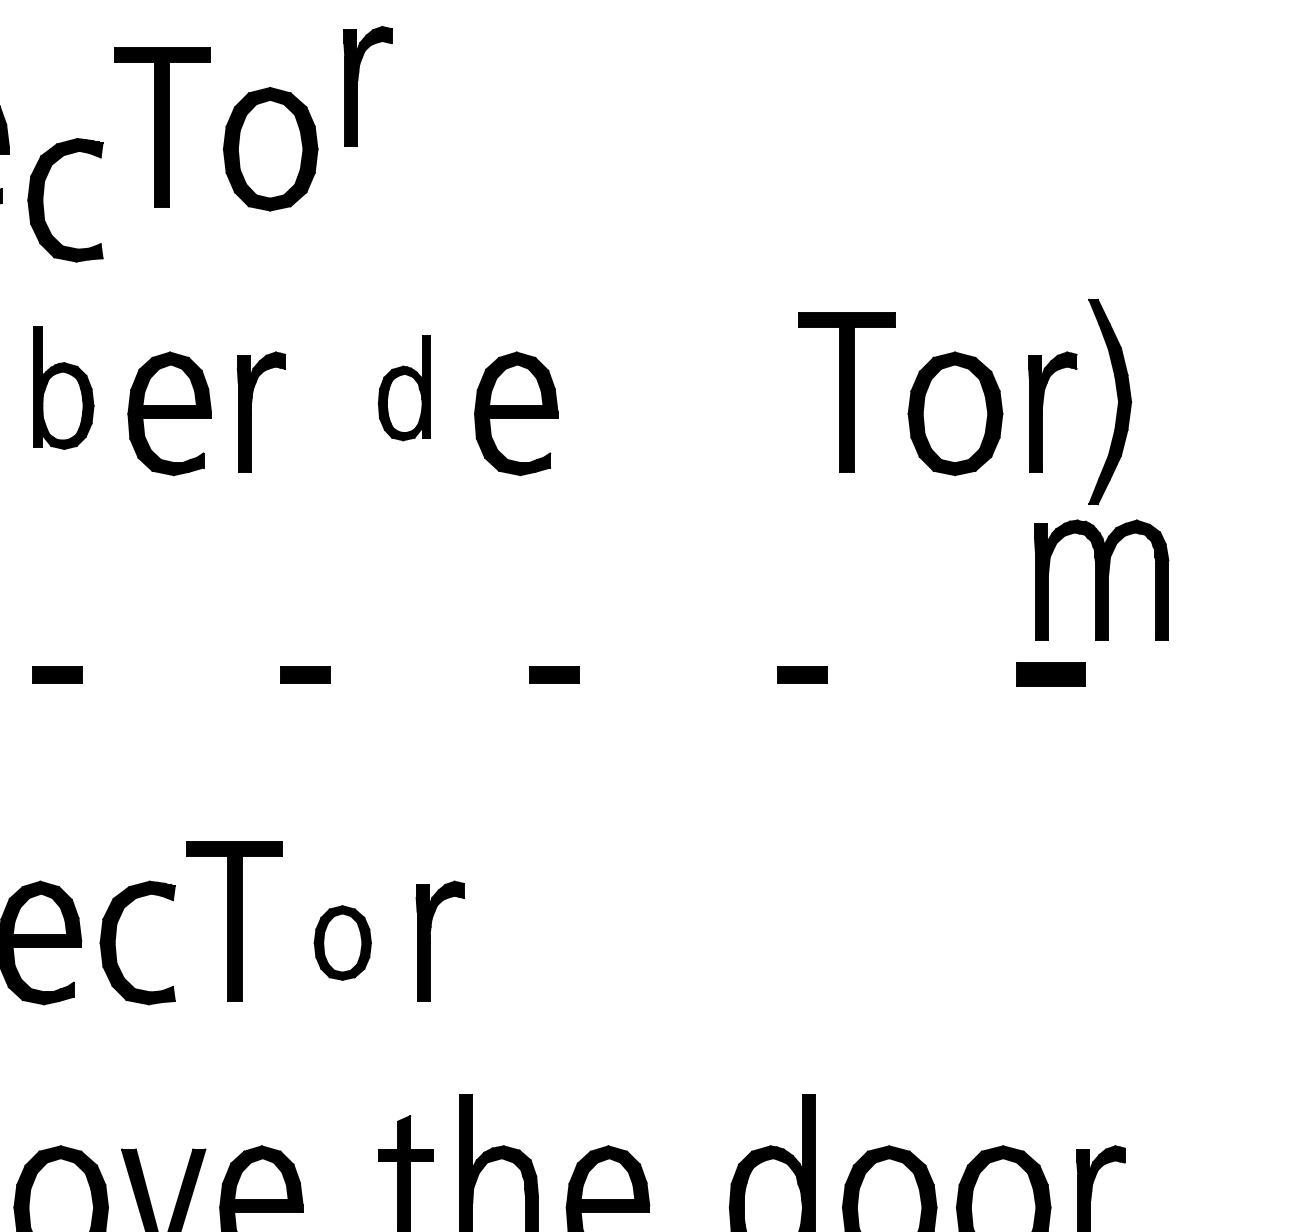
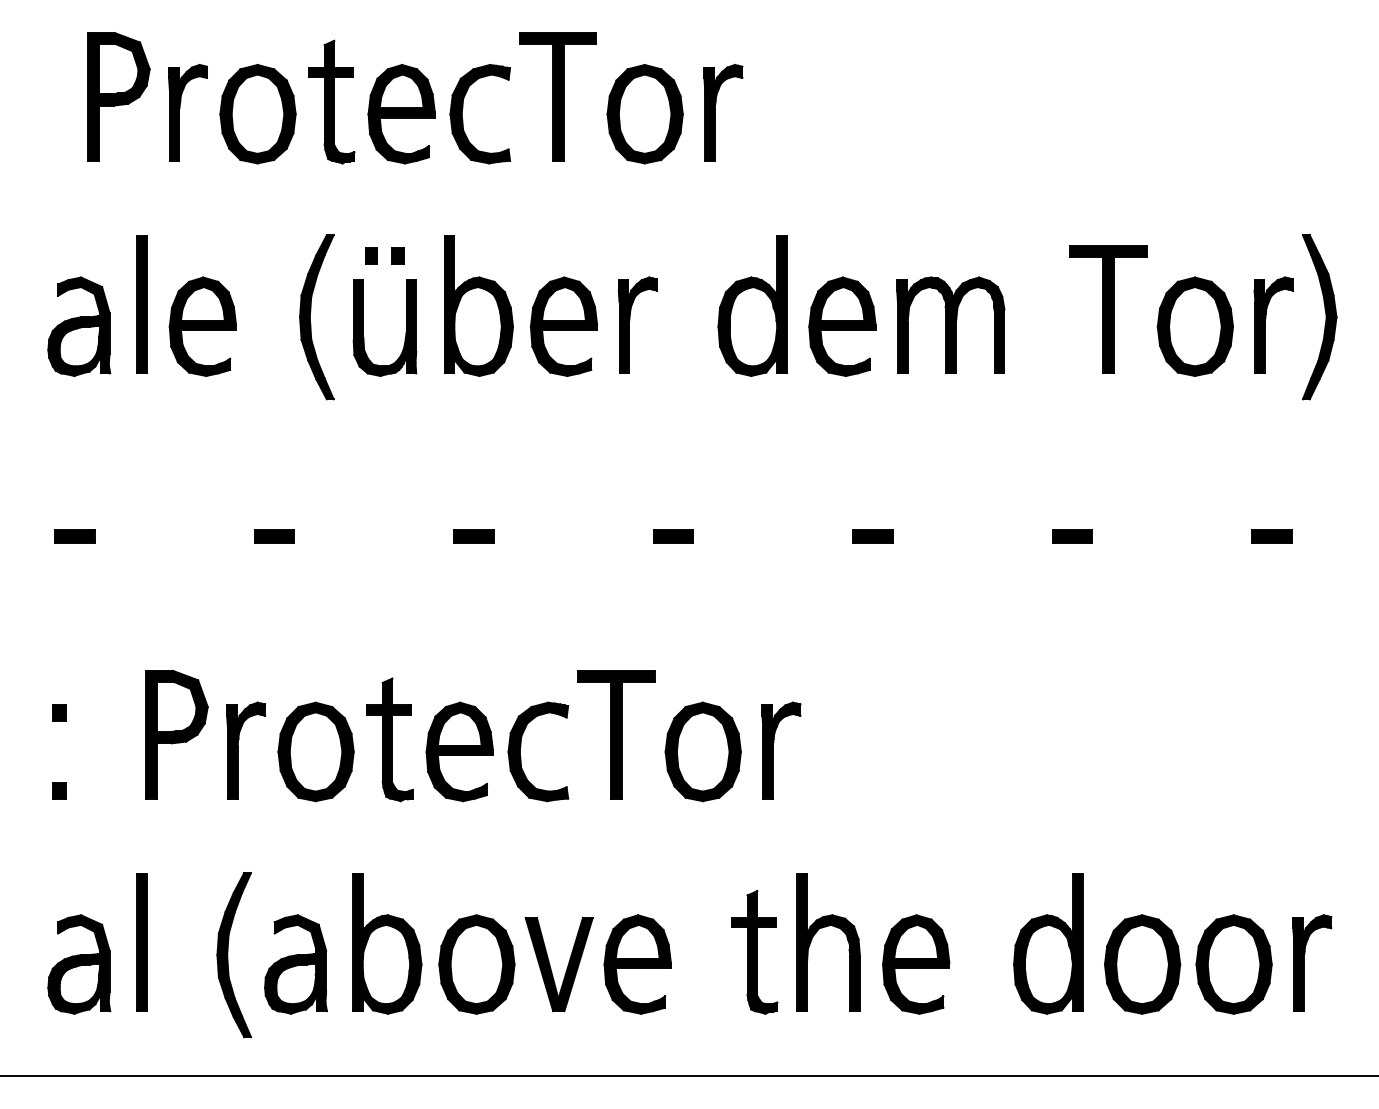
part: (358, 86) -> (715, 112), moved
part: (44, 206) -> (463, 119), moved
part: (63, 387) -> (478, 305), size x1.43
part: (404, 387) -> (752, 305), size x1.67
part: (1101, 579) -> (950, 324), moved
part: (1050, 674) -> (1271, 536), size x0.71
part: (342, 942) -> (702, 751), size x1.67

